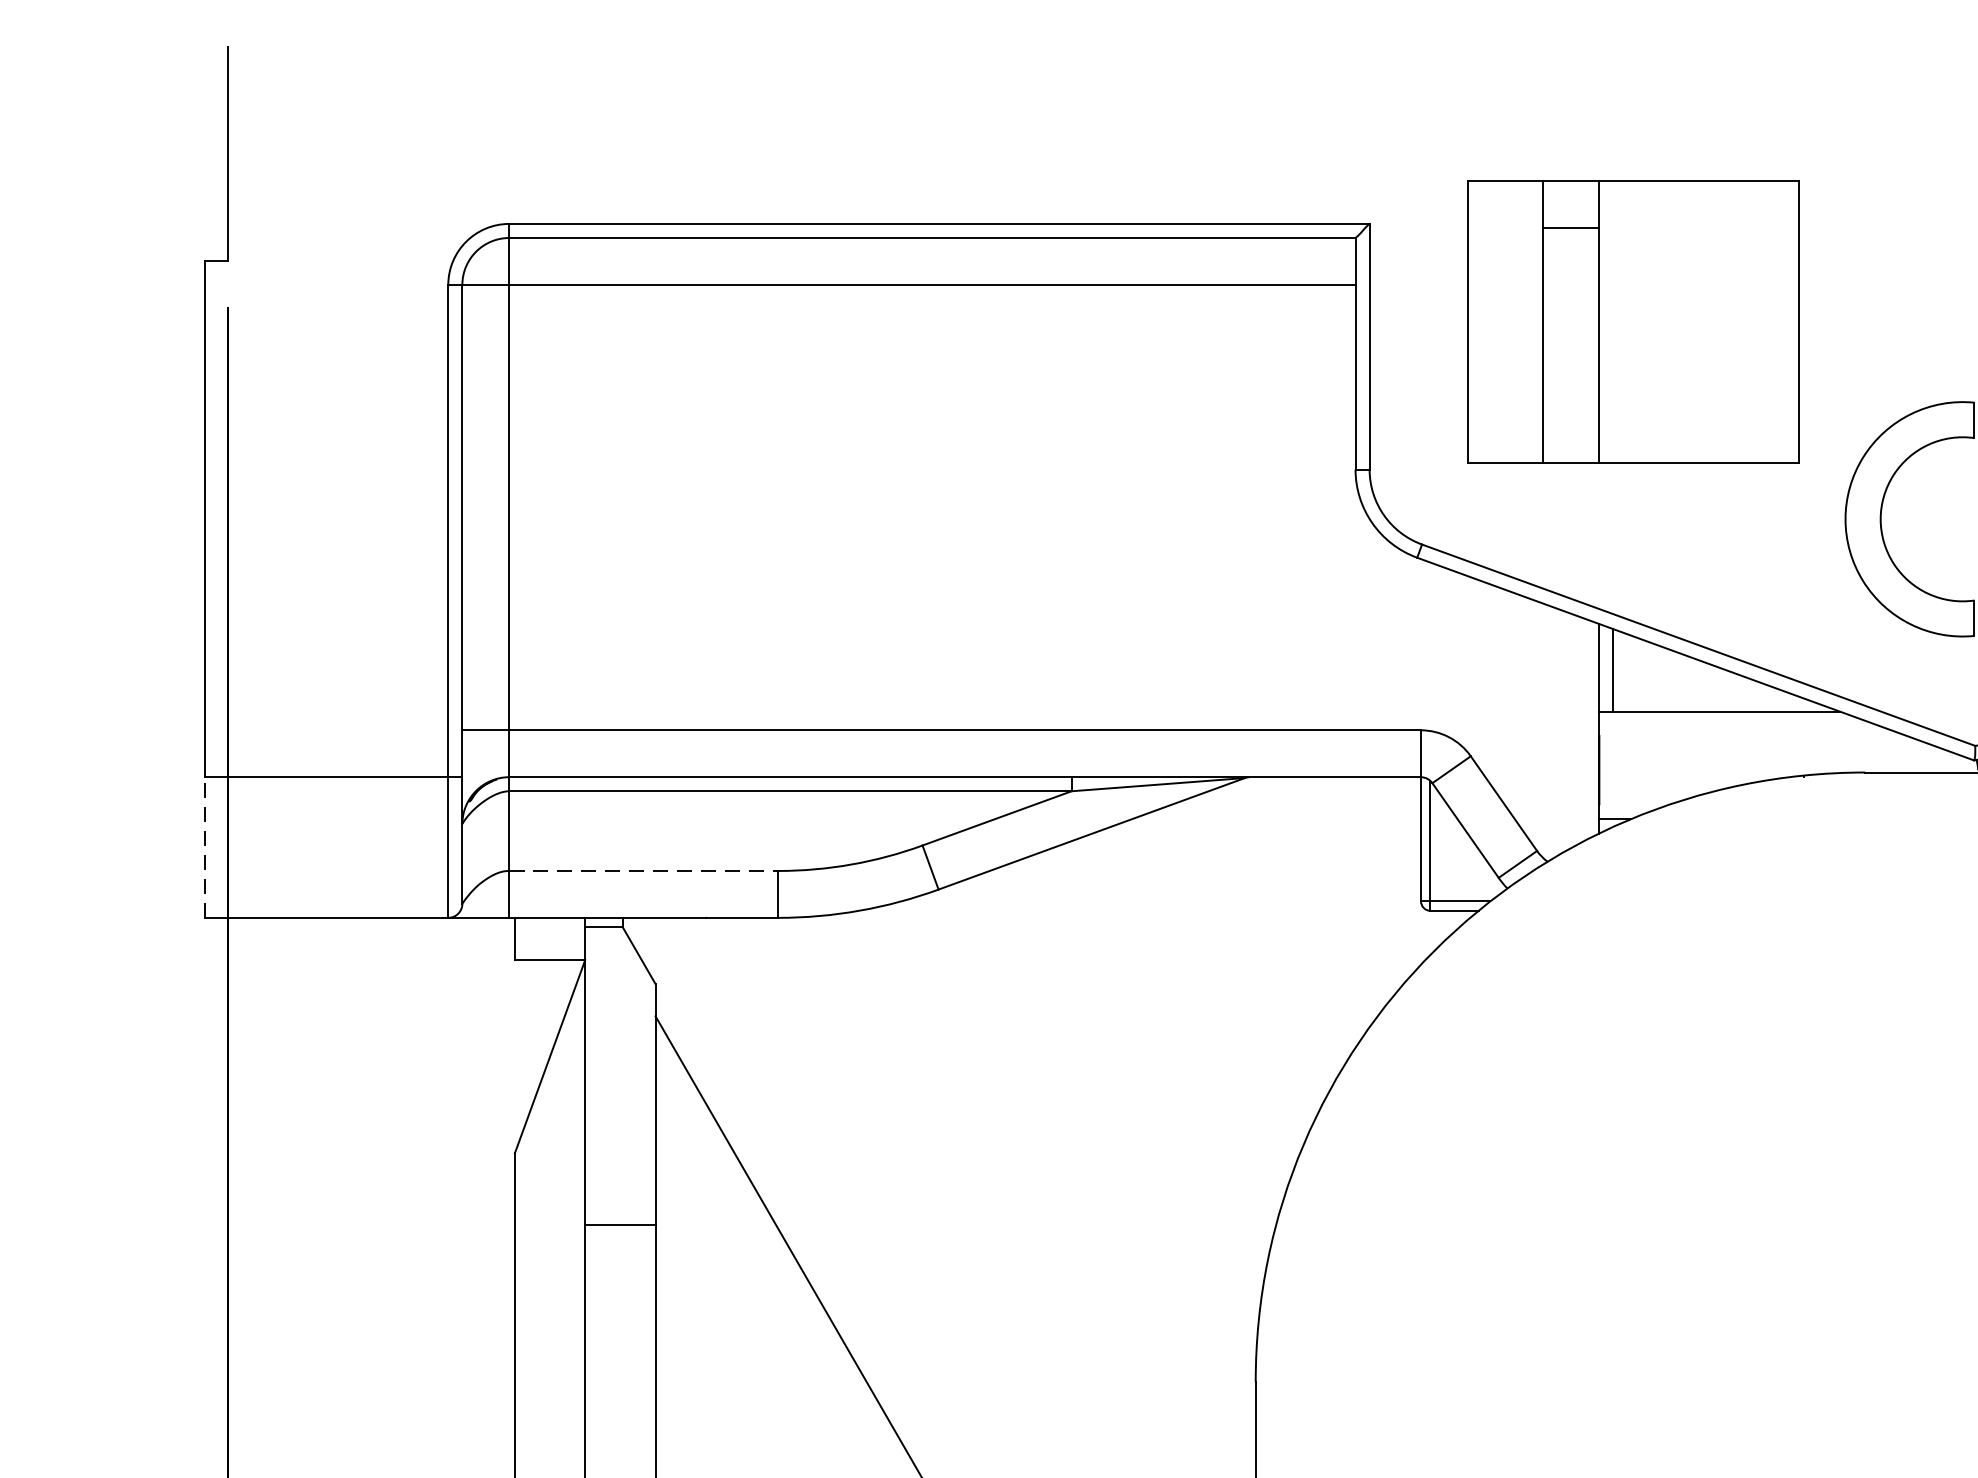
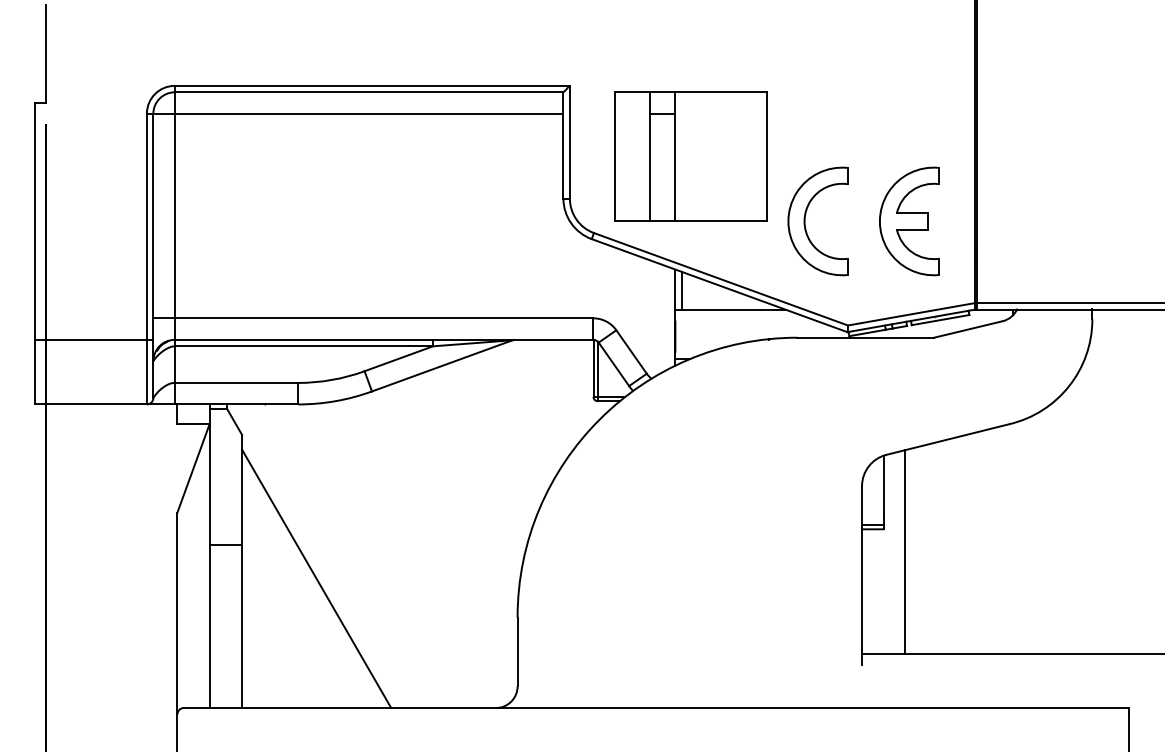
part: (1632, 321) -> (690, 156), moved
line: (203, 846) -> (34, 371), dashed -> solid
line: (643, 870) -> (236, 382), dashed -> solid

